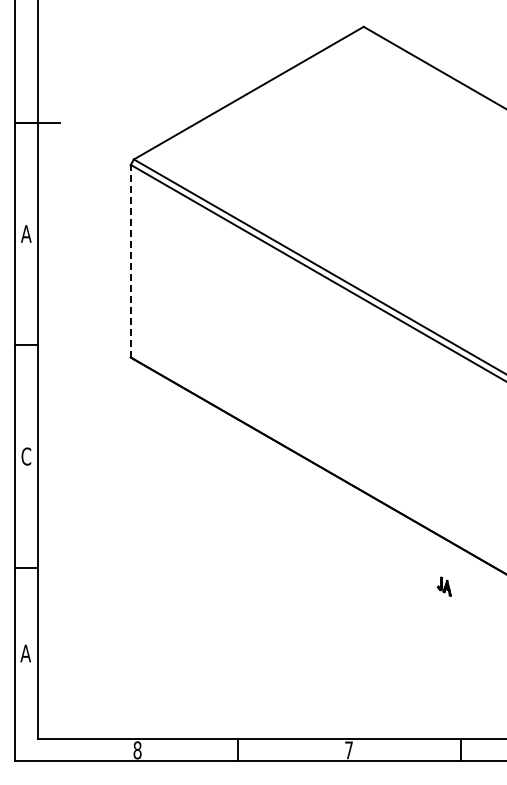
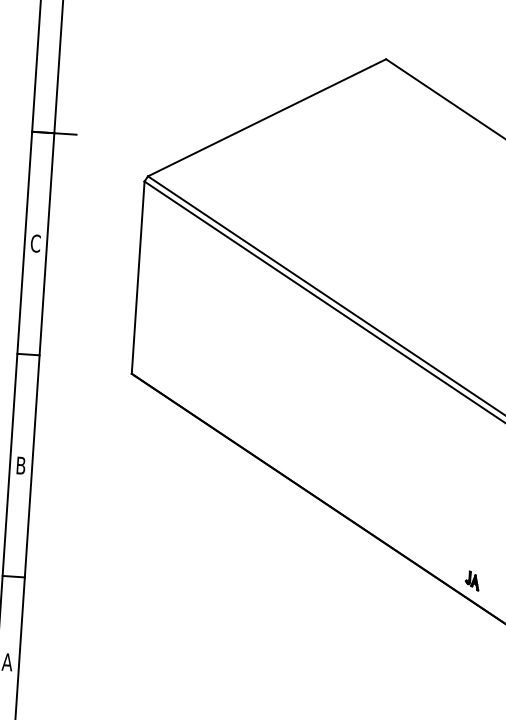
text: (26, 233) -> (35, 243), A -> C
line: (130, 260) -> (137, 276), dashed -> solid
text: (26, 456) -> (21, 465), C -> B
part: (444, 586) -> (472, 580), moved

